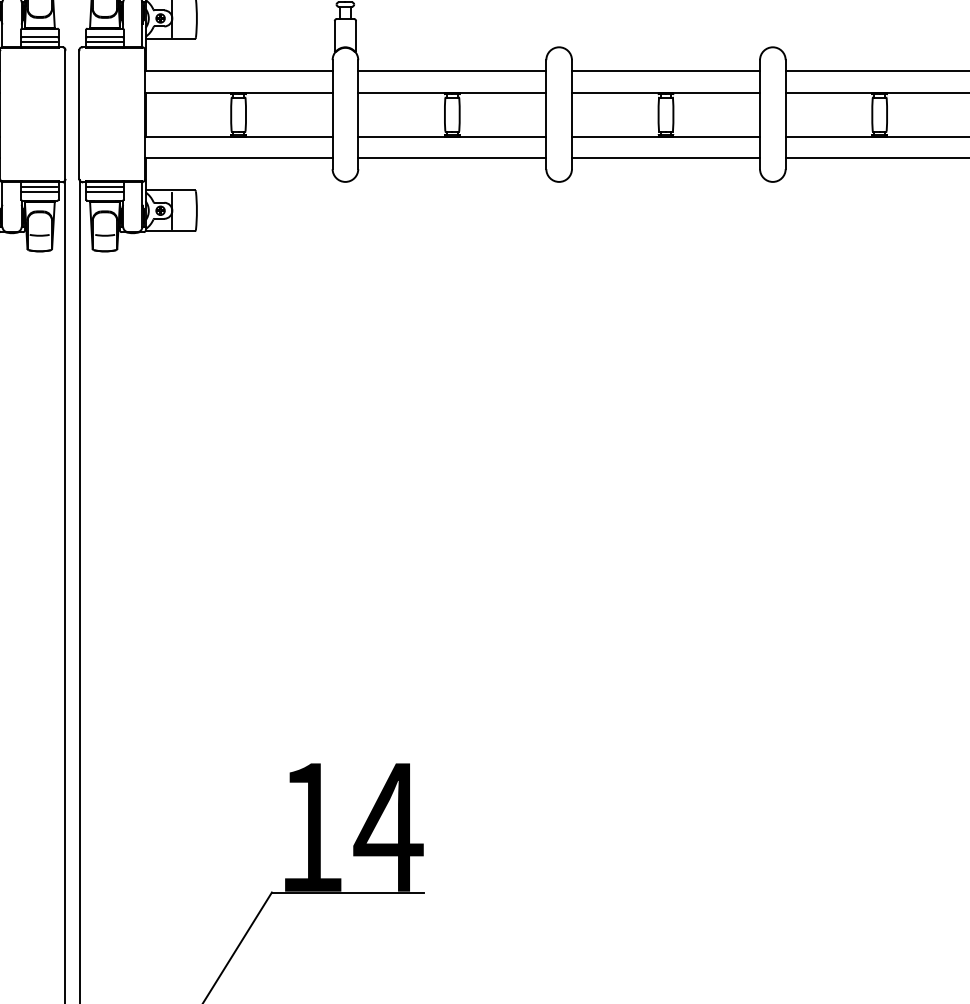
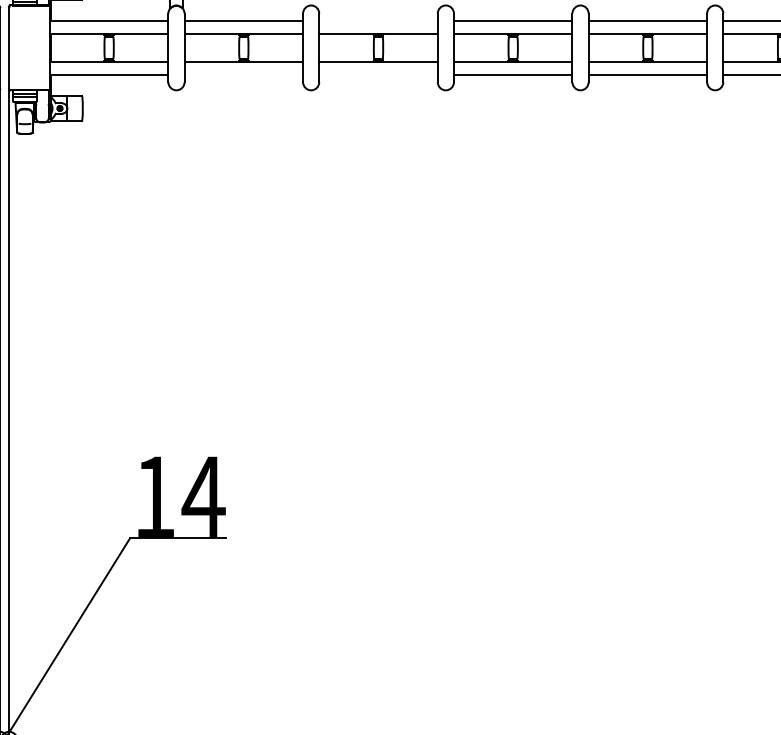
line: (665, 71) -> (378, 20), removed
line: (451, 158) -> (243, 75), removed
line: (665, 158) -> (378, 75), removed

